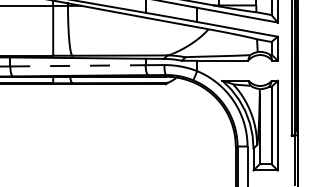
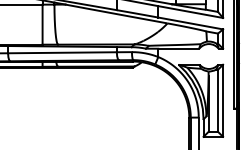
line: (77, 65) -> (62, 52), dashed -> solid

